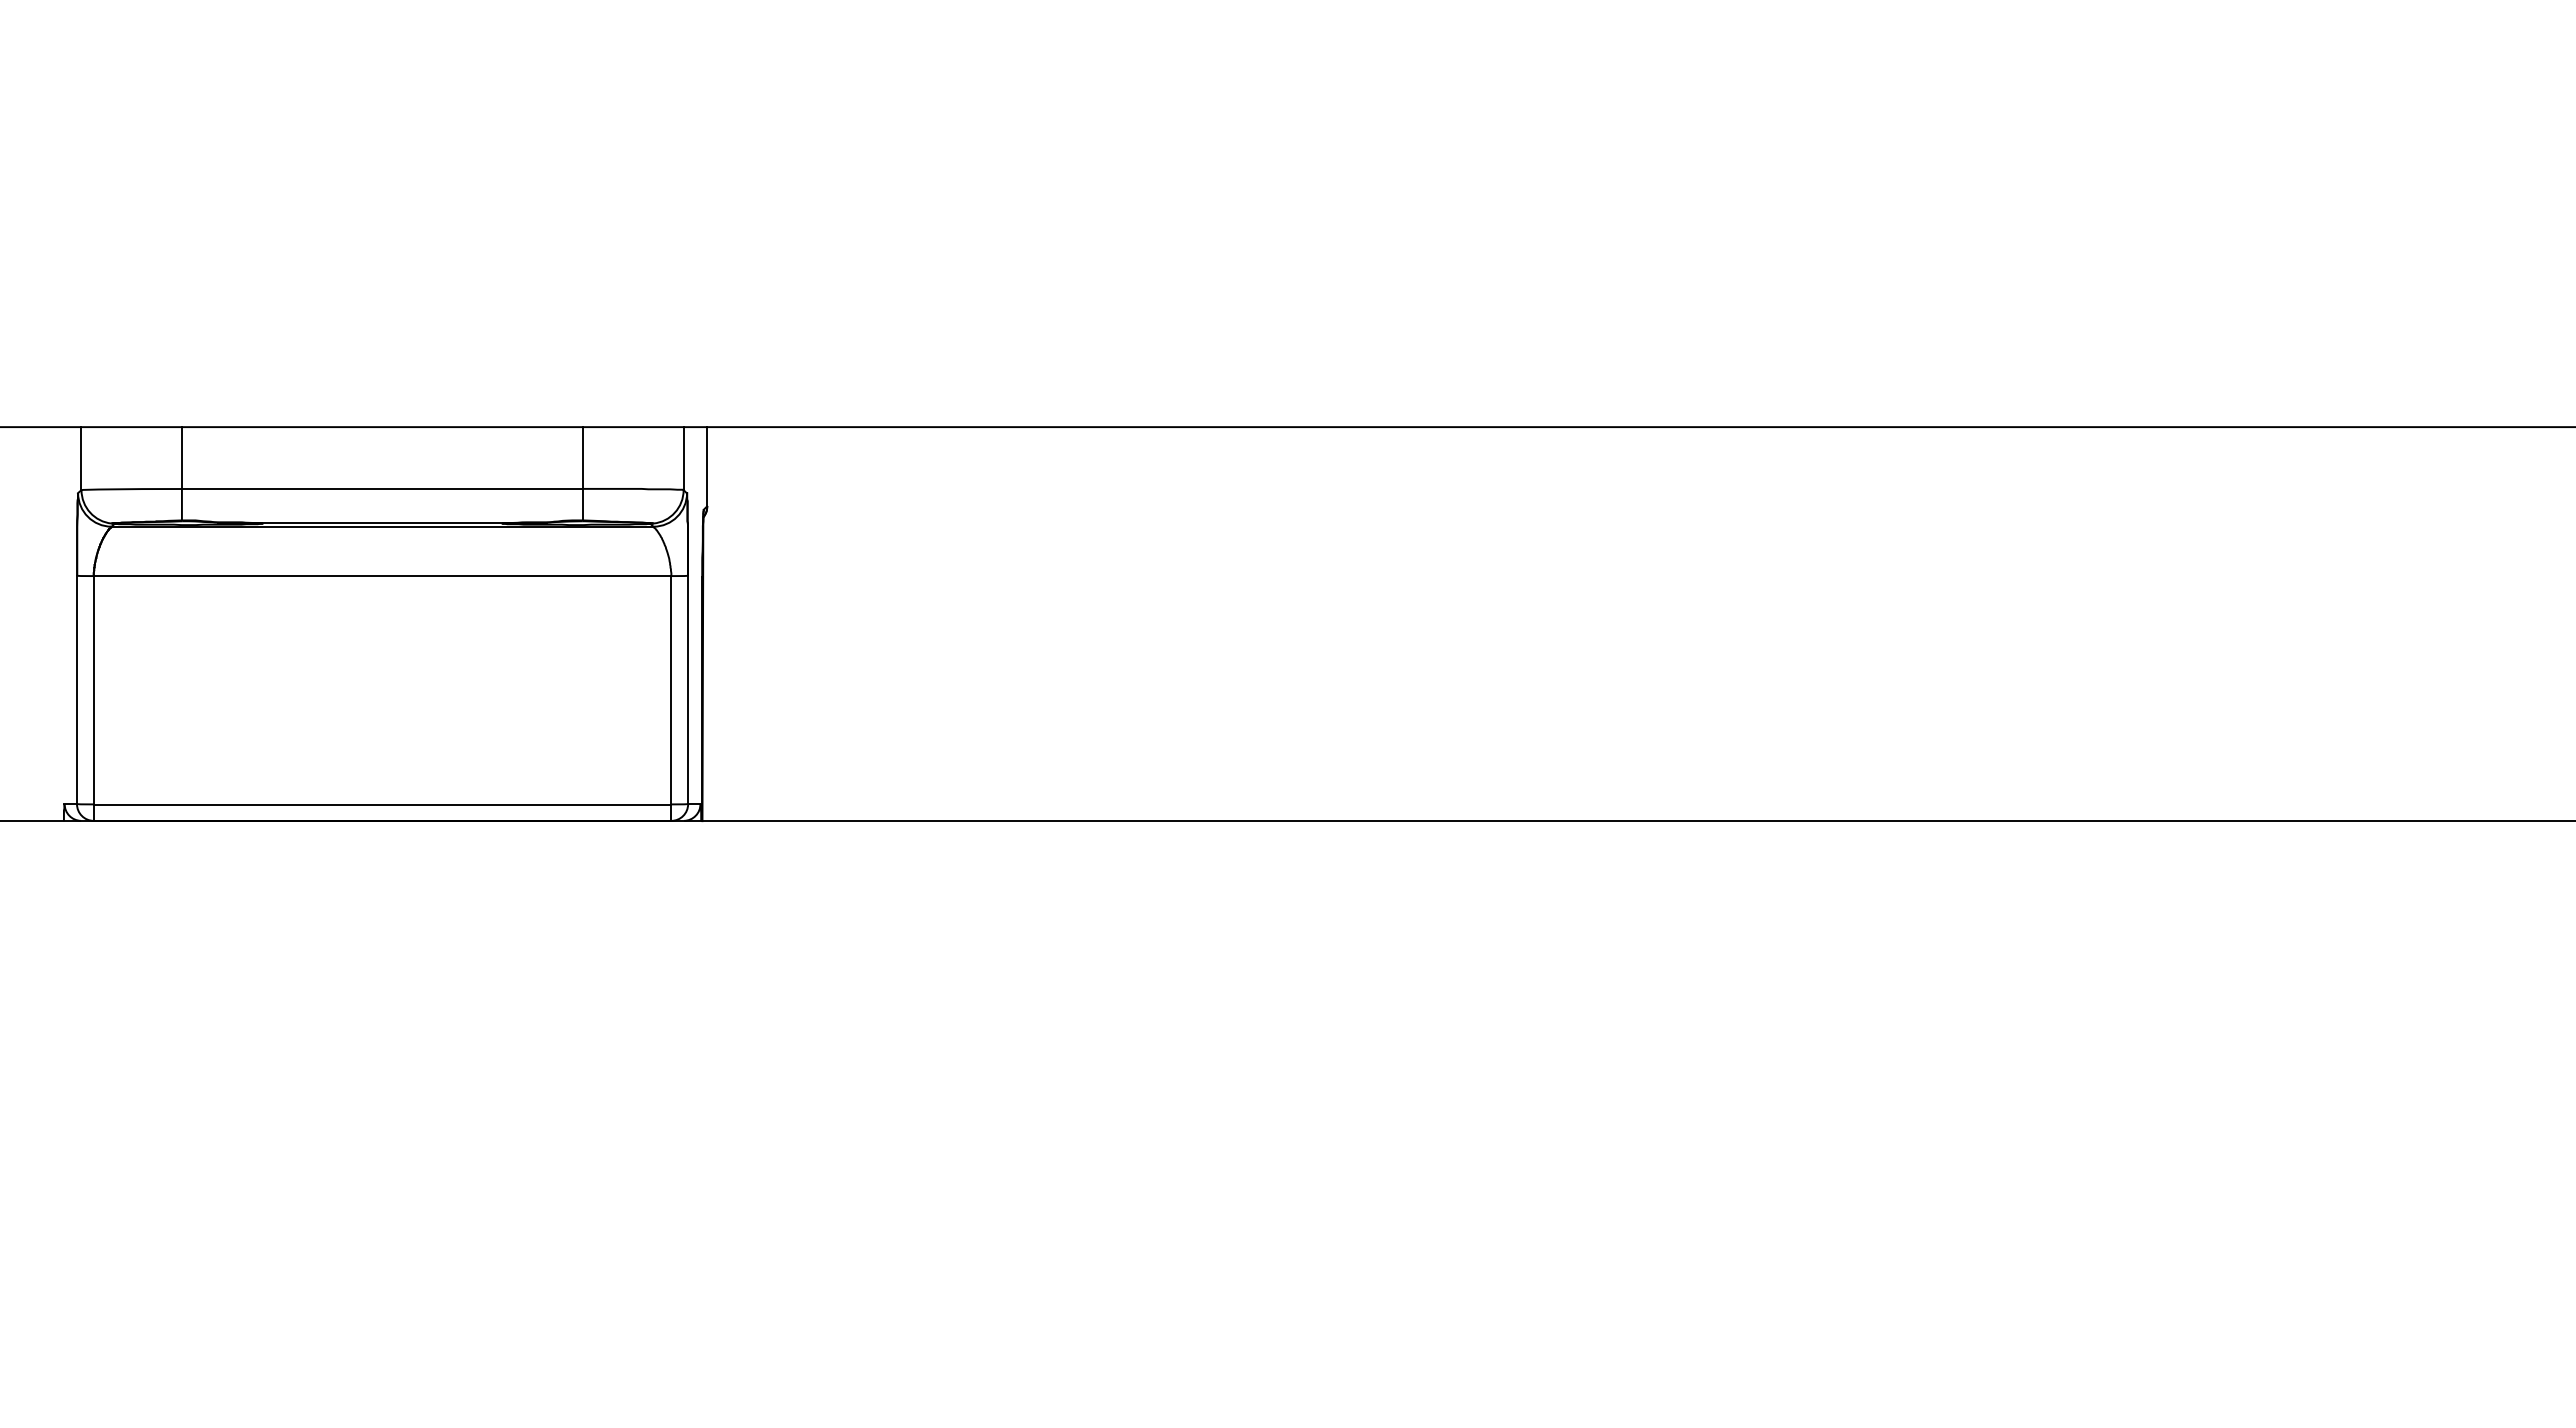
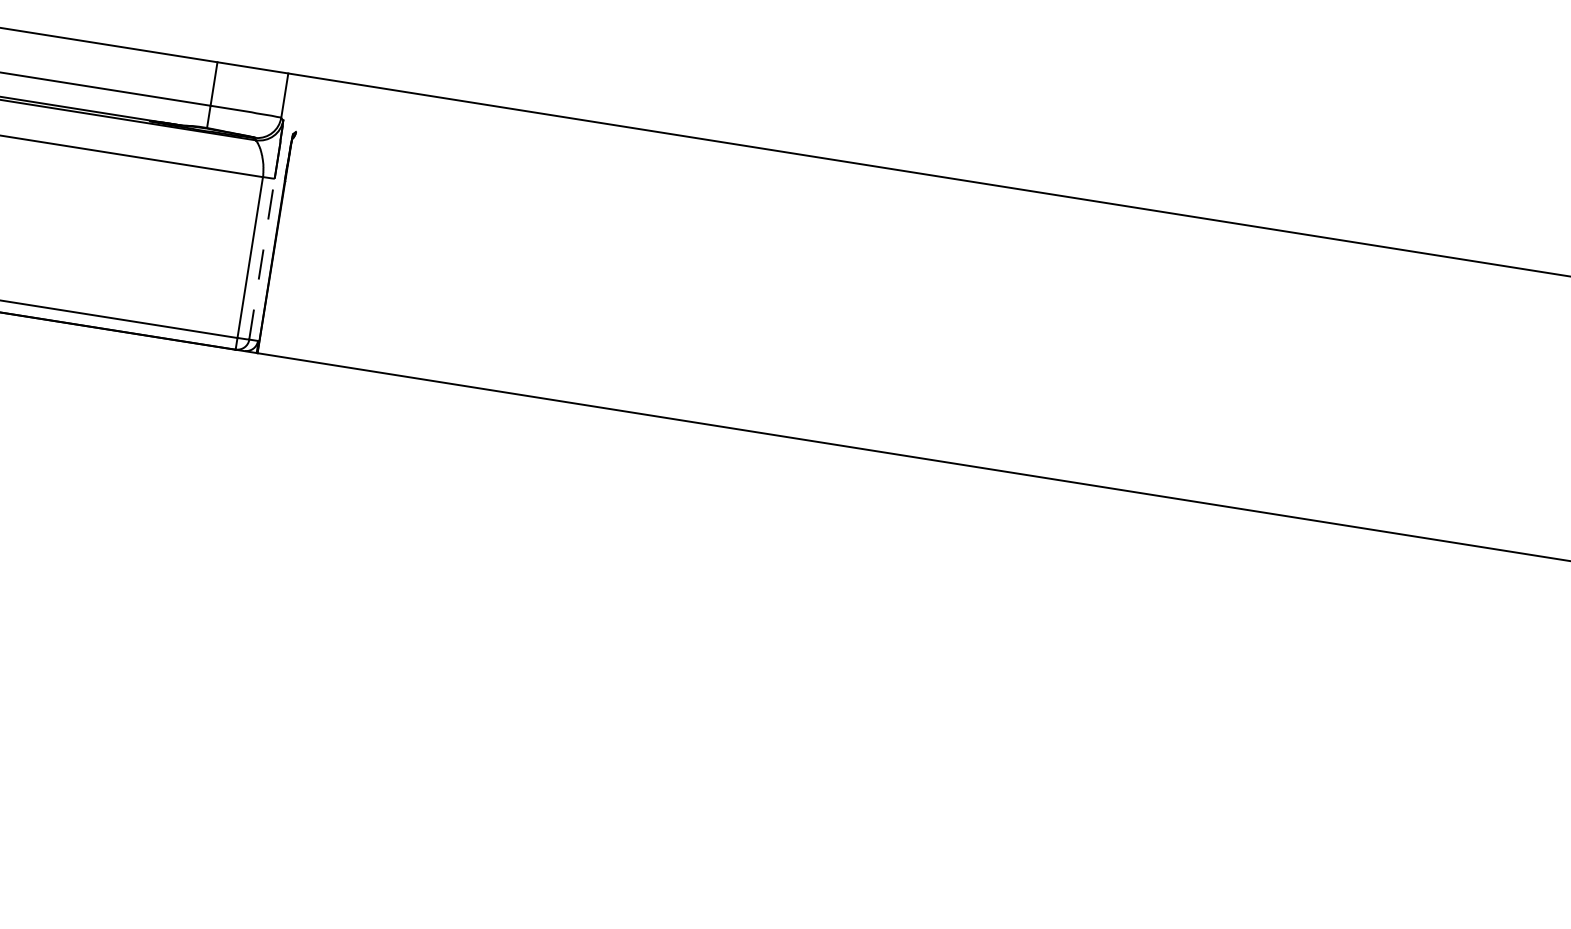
line: (707, 466) -> (300, 103), removed
line: (687, 689) -> (261, 258), solid -> dashed

